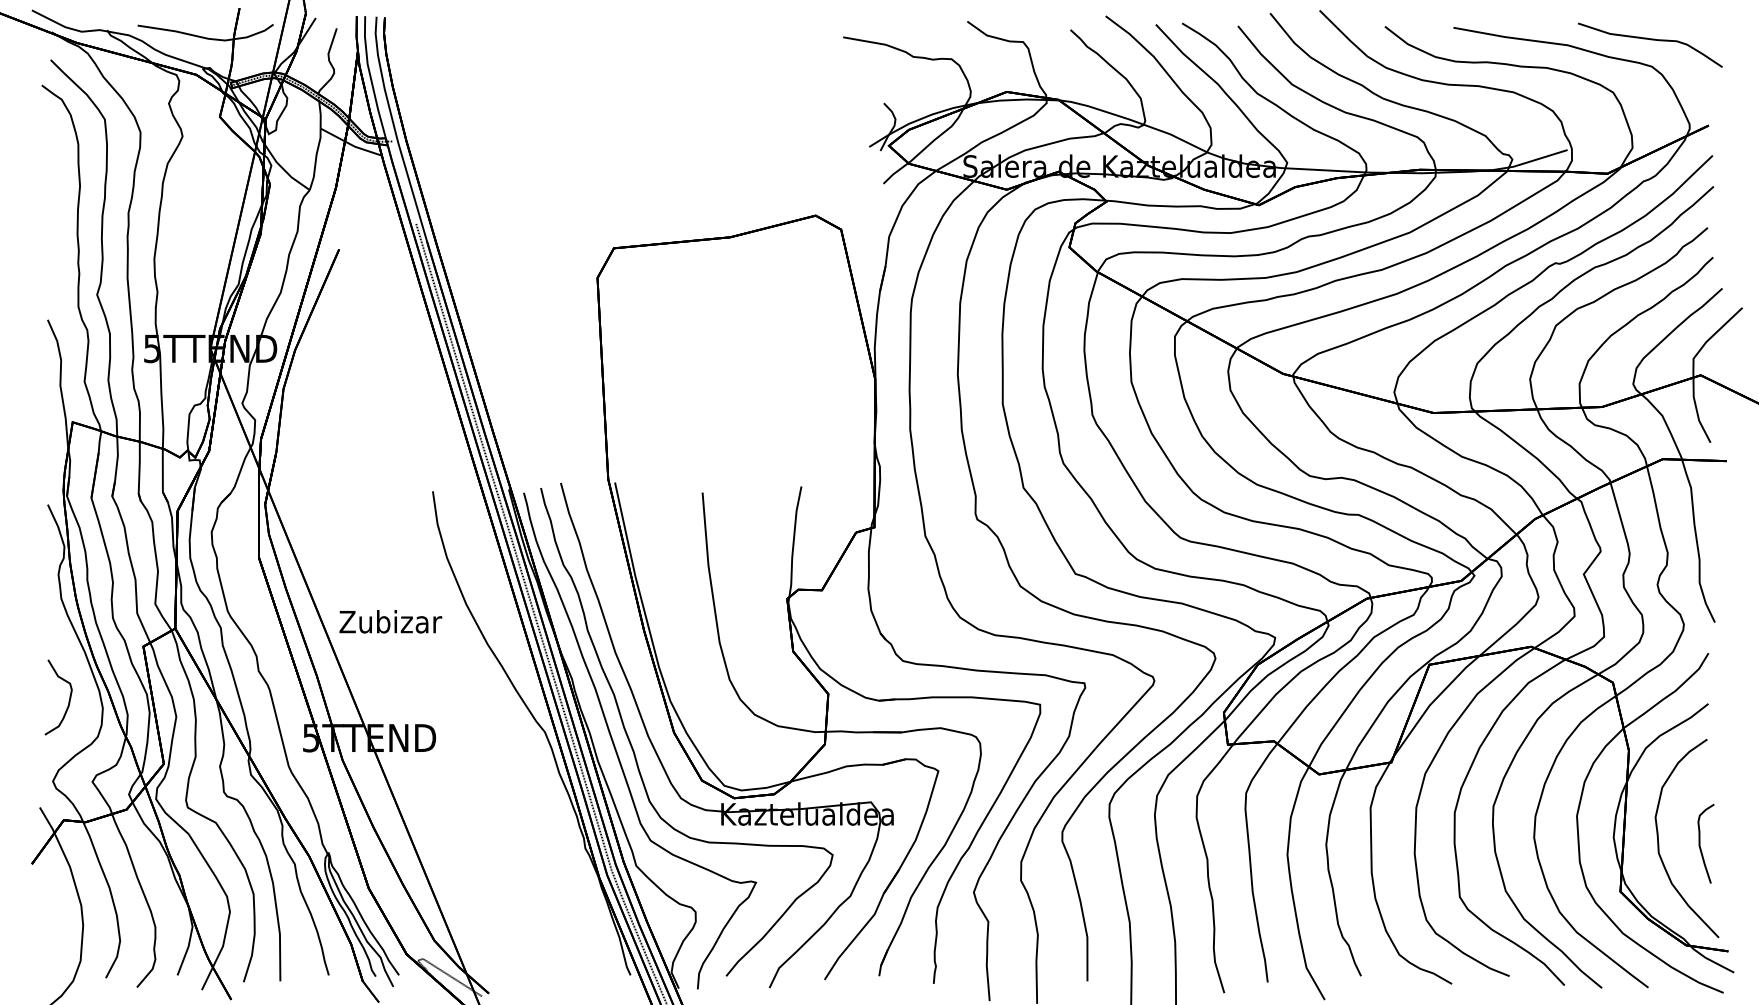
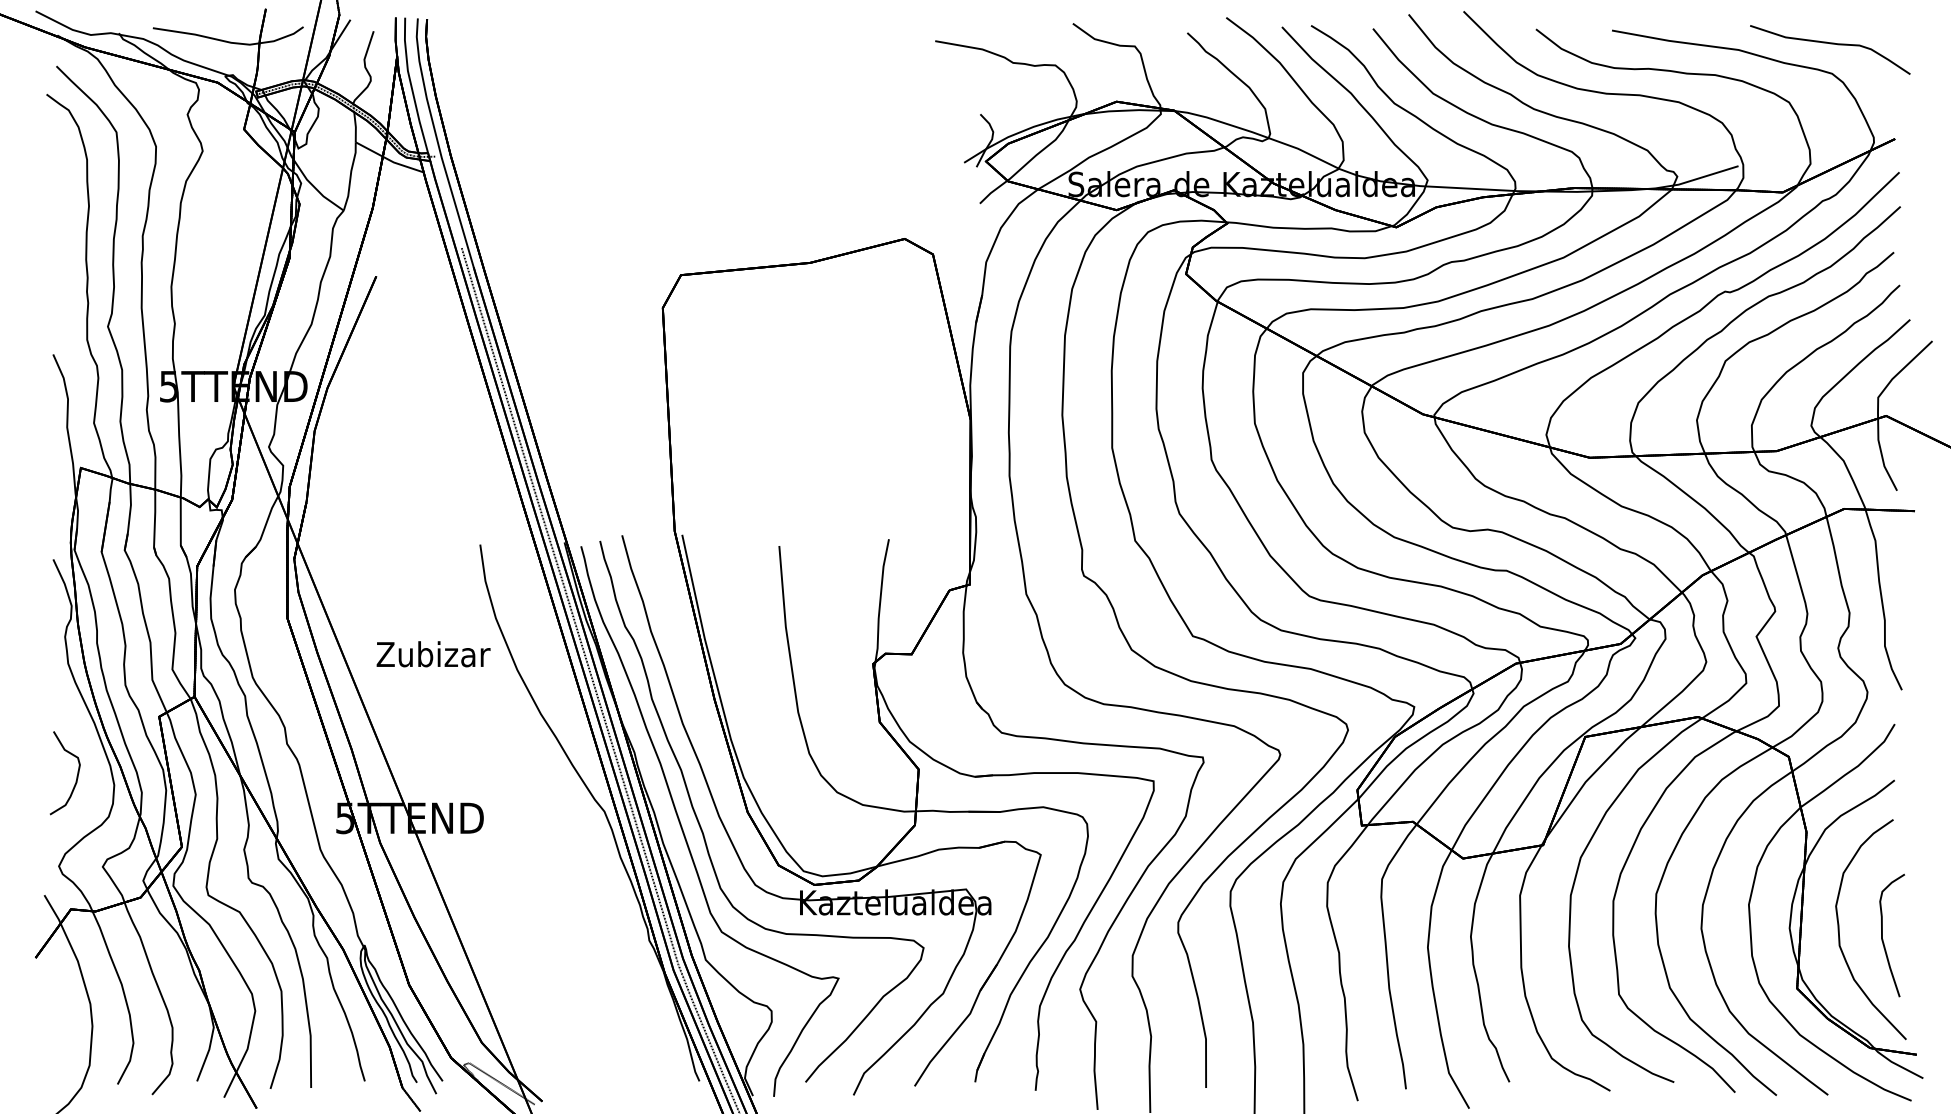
text: (390, 621) -> (433, 654), moved
part: (1705, 843) -> (1891, 935), size x1.4

